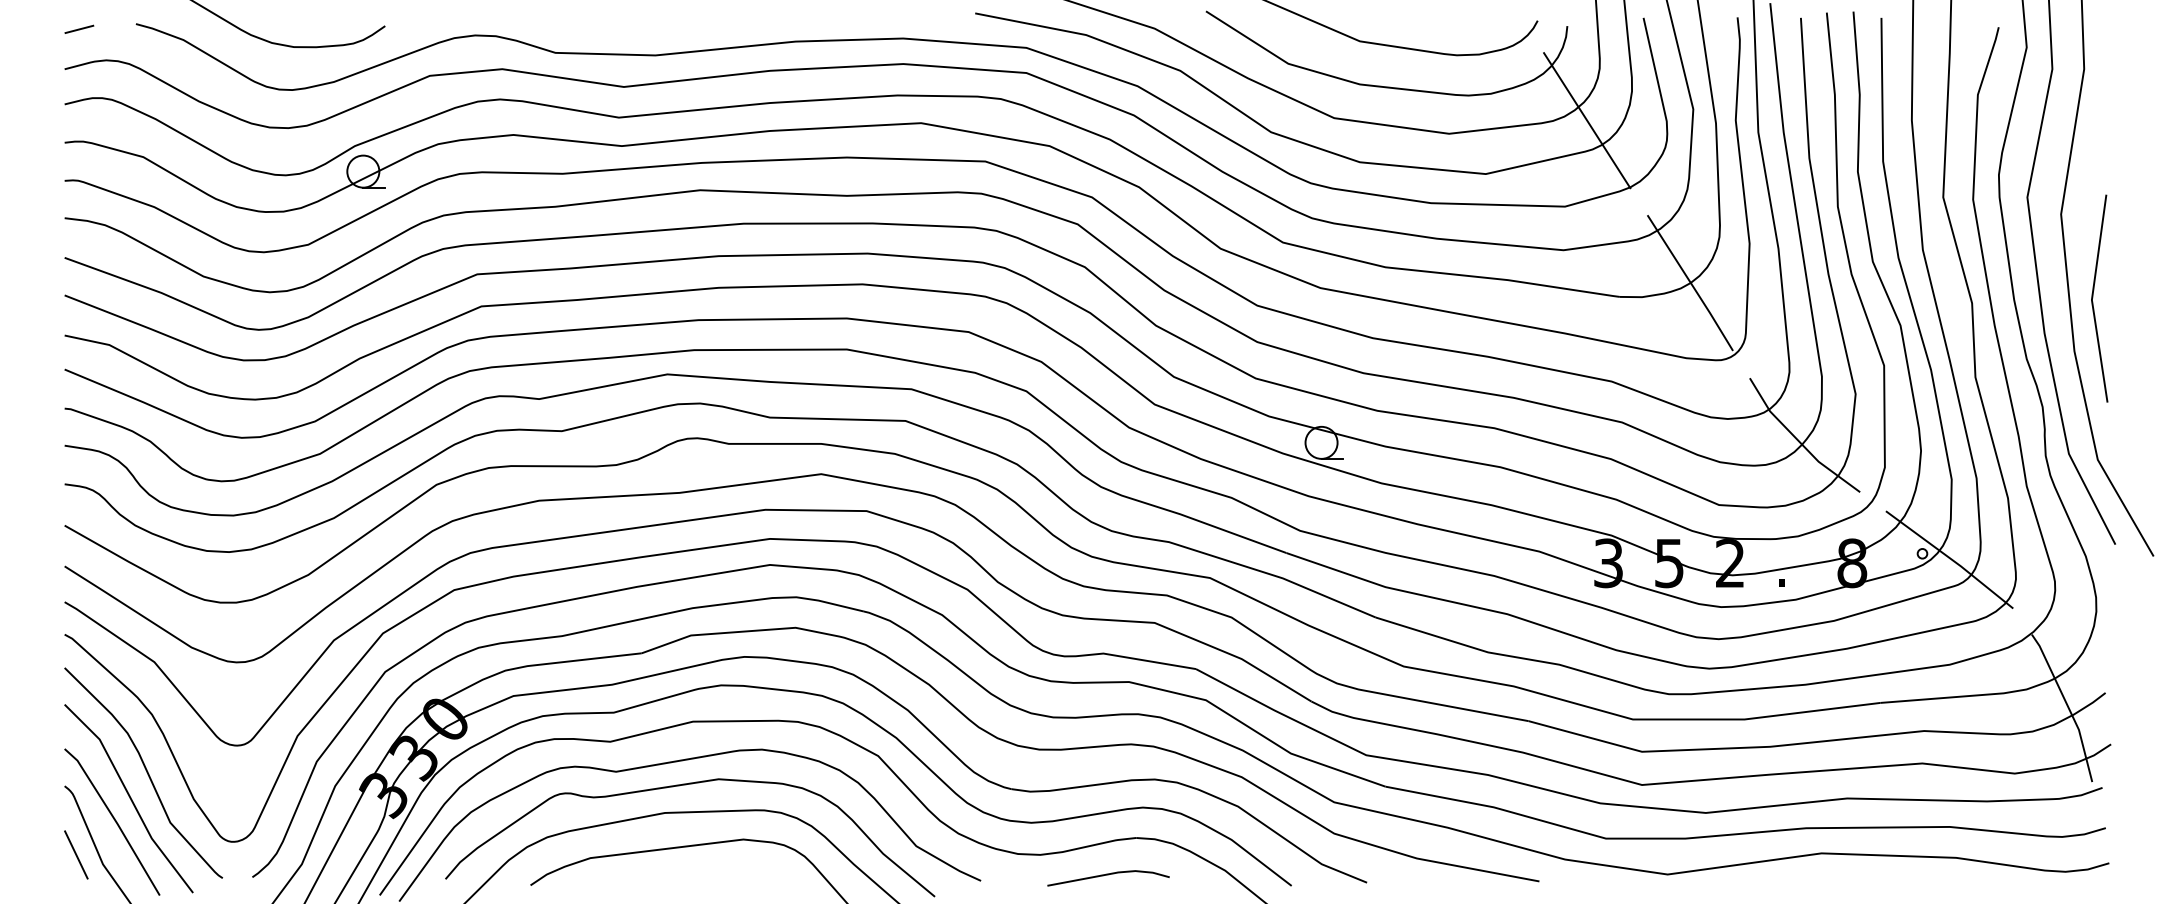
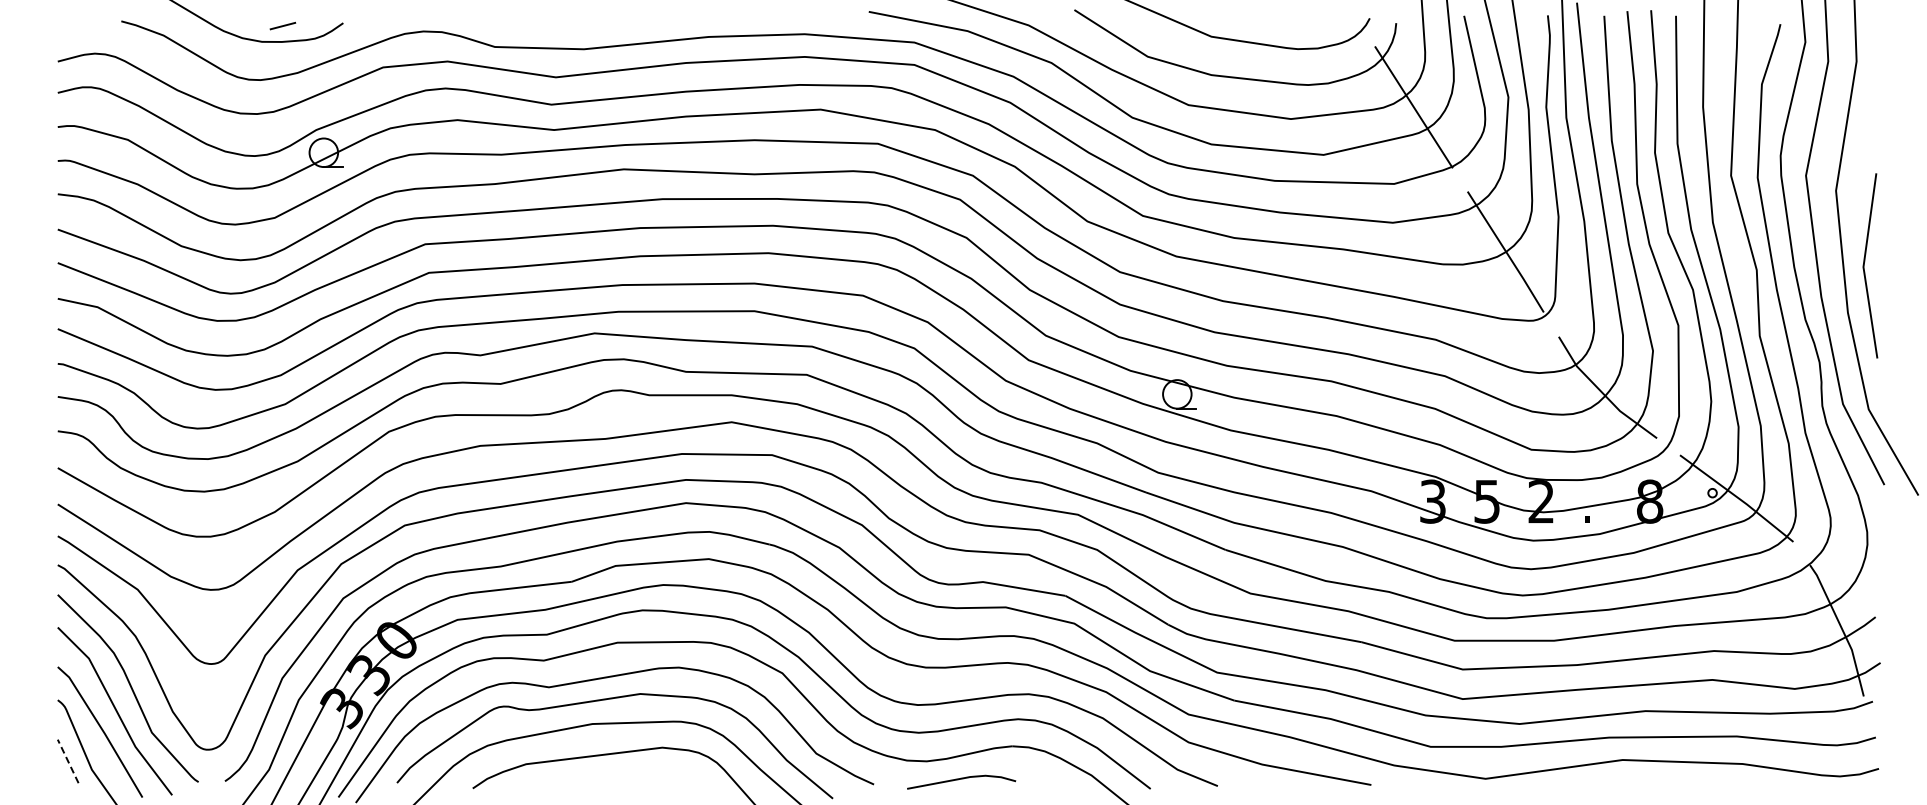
line: (78, 28) -> (282, 25), moved
line: (75, 853) -> (67, 760), solid -> dashed
curve: (1108, 875) -> (961, 779), moved

